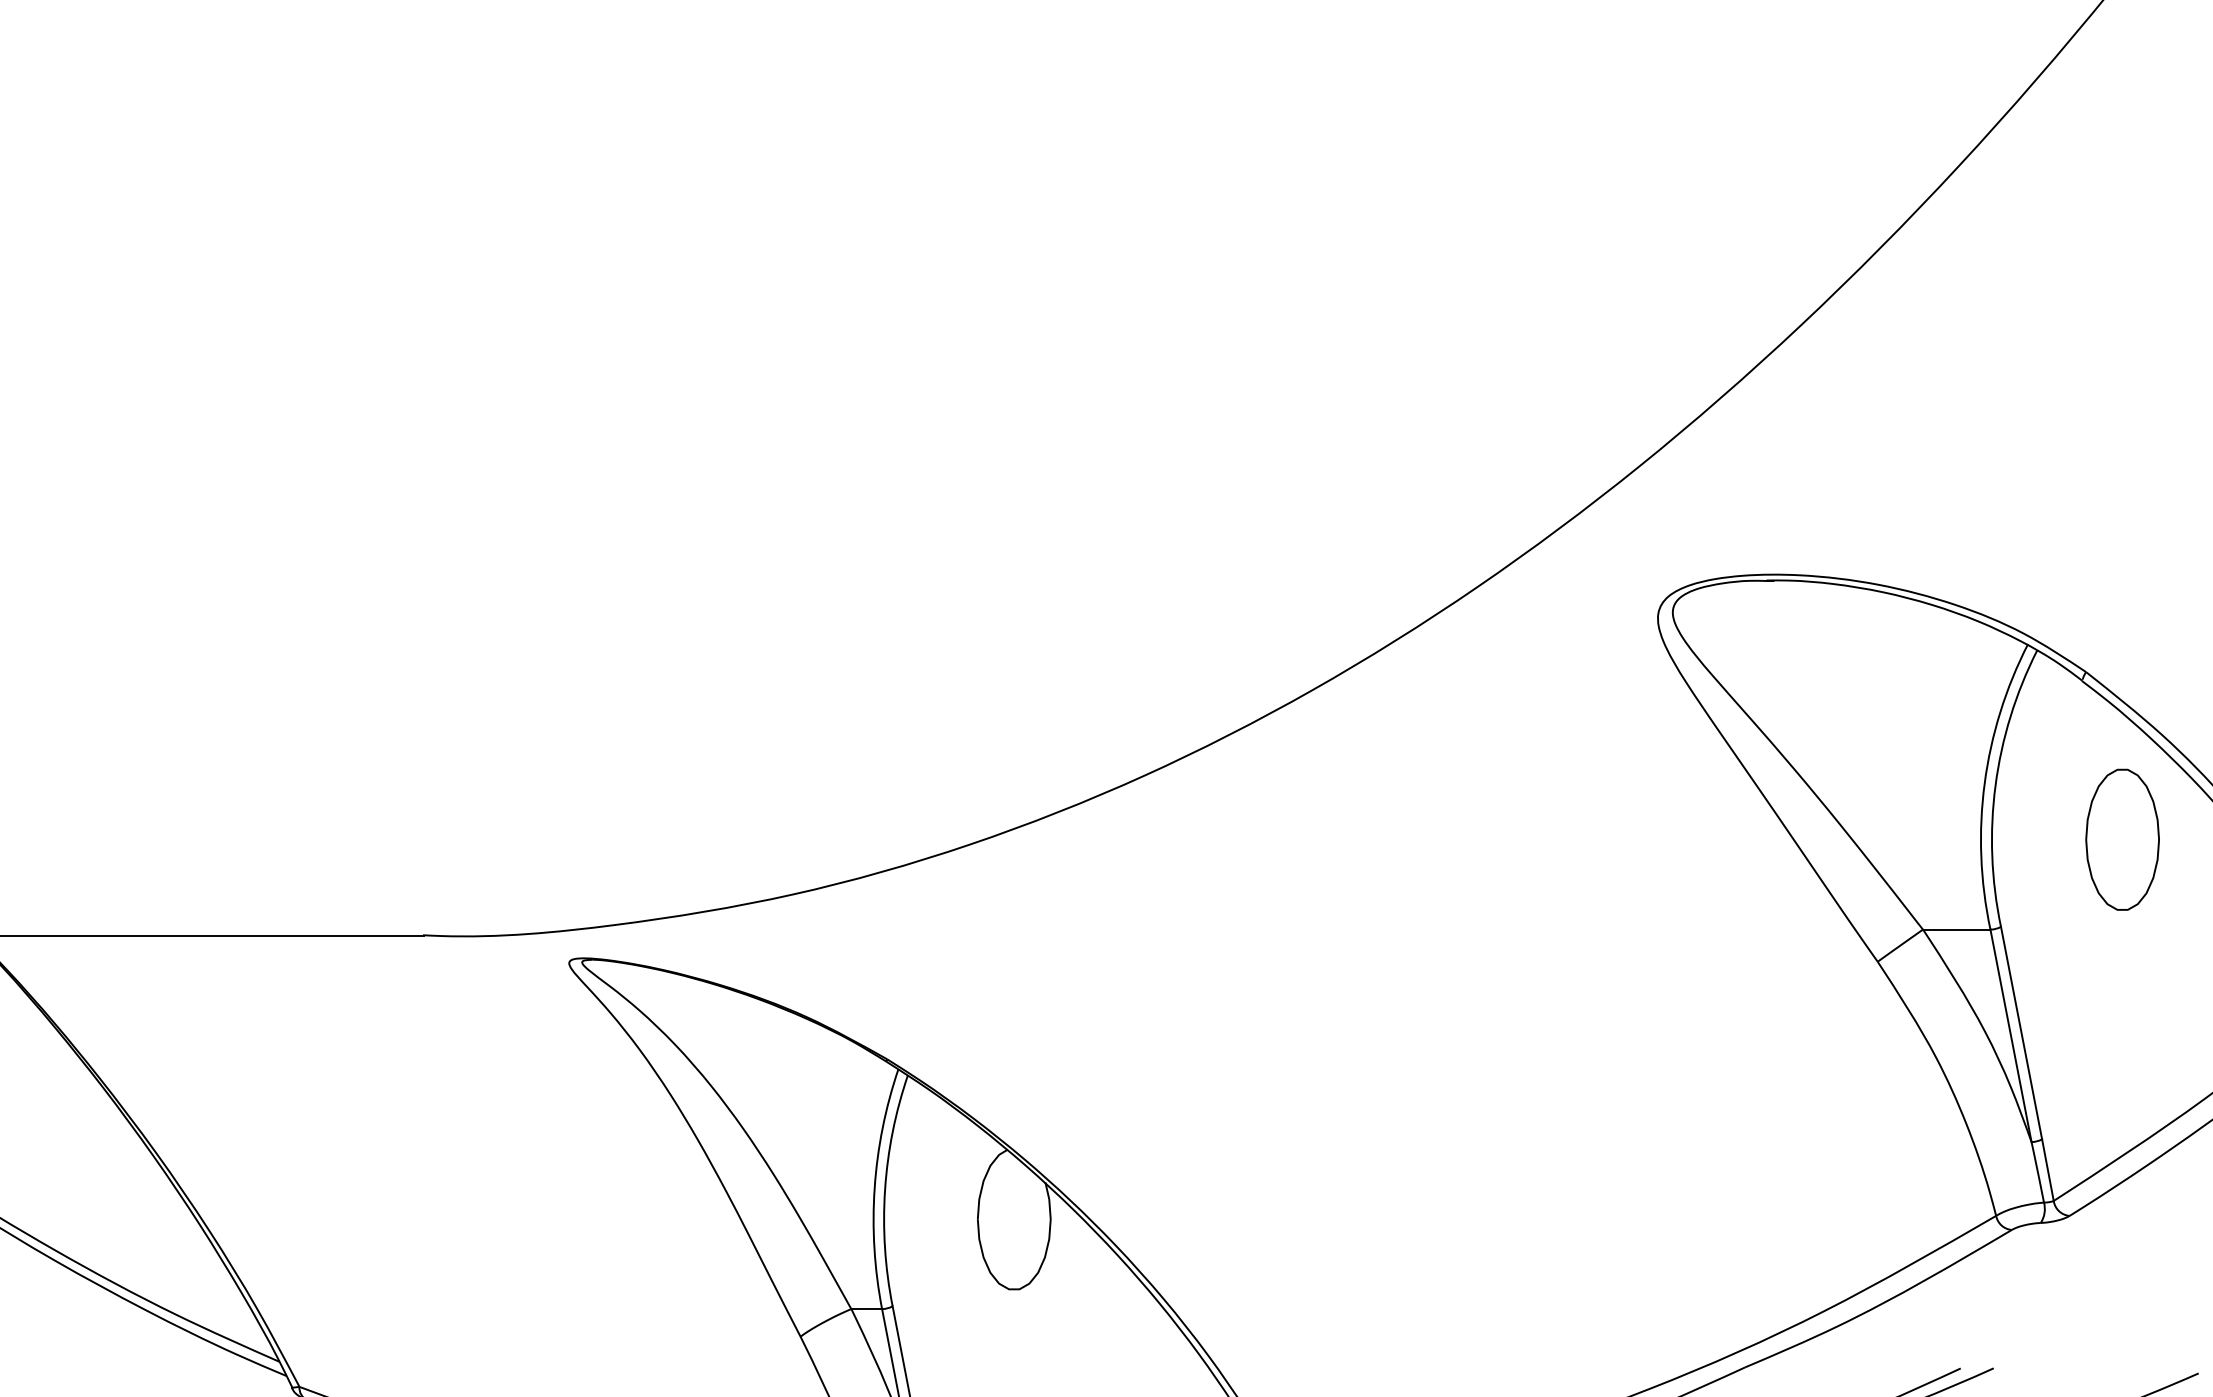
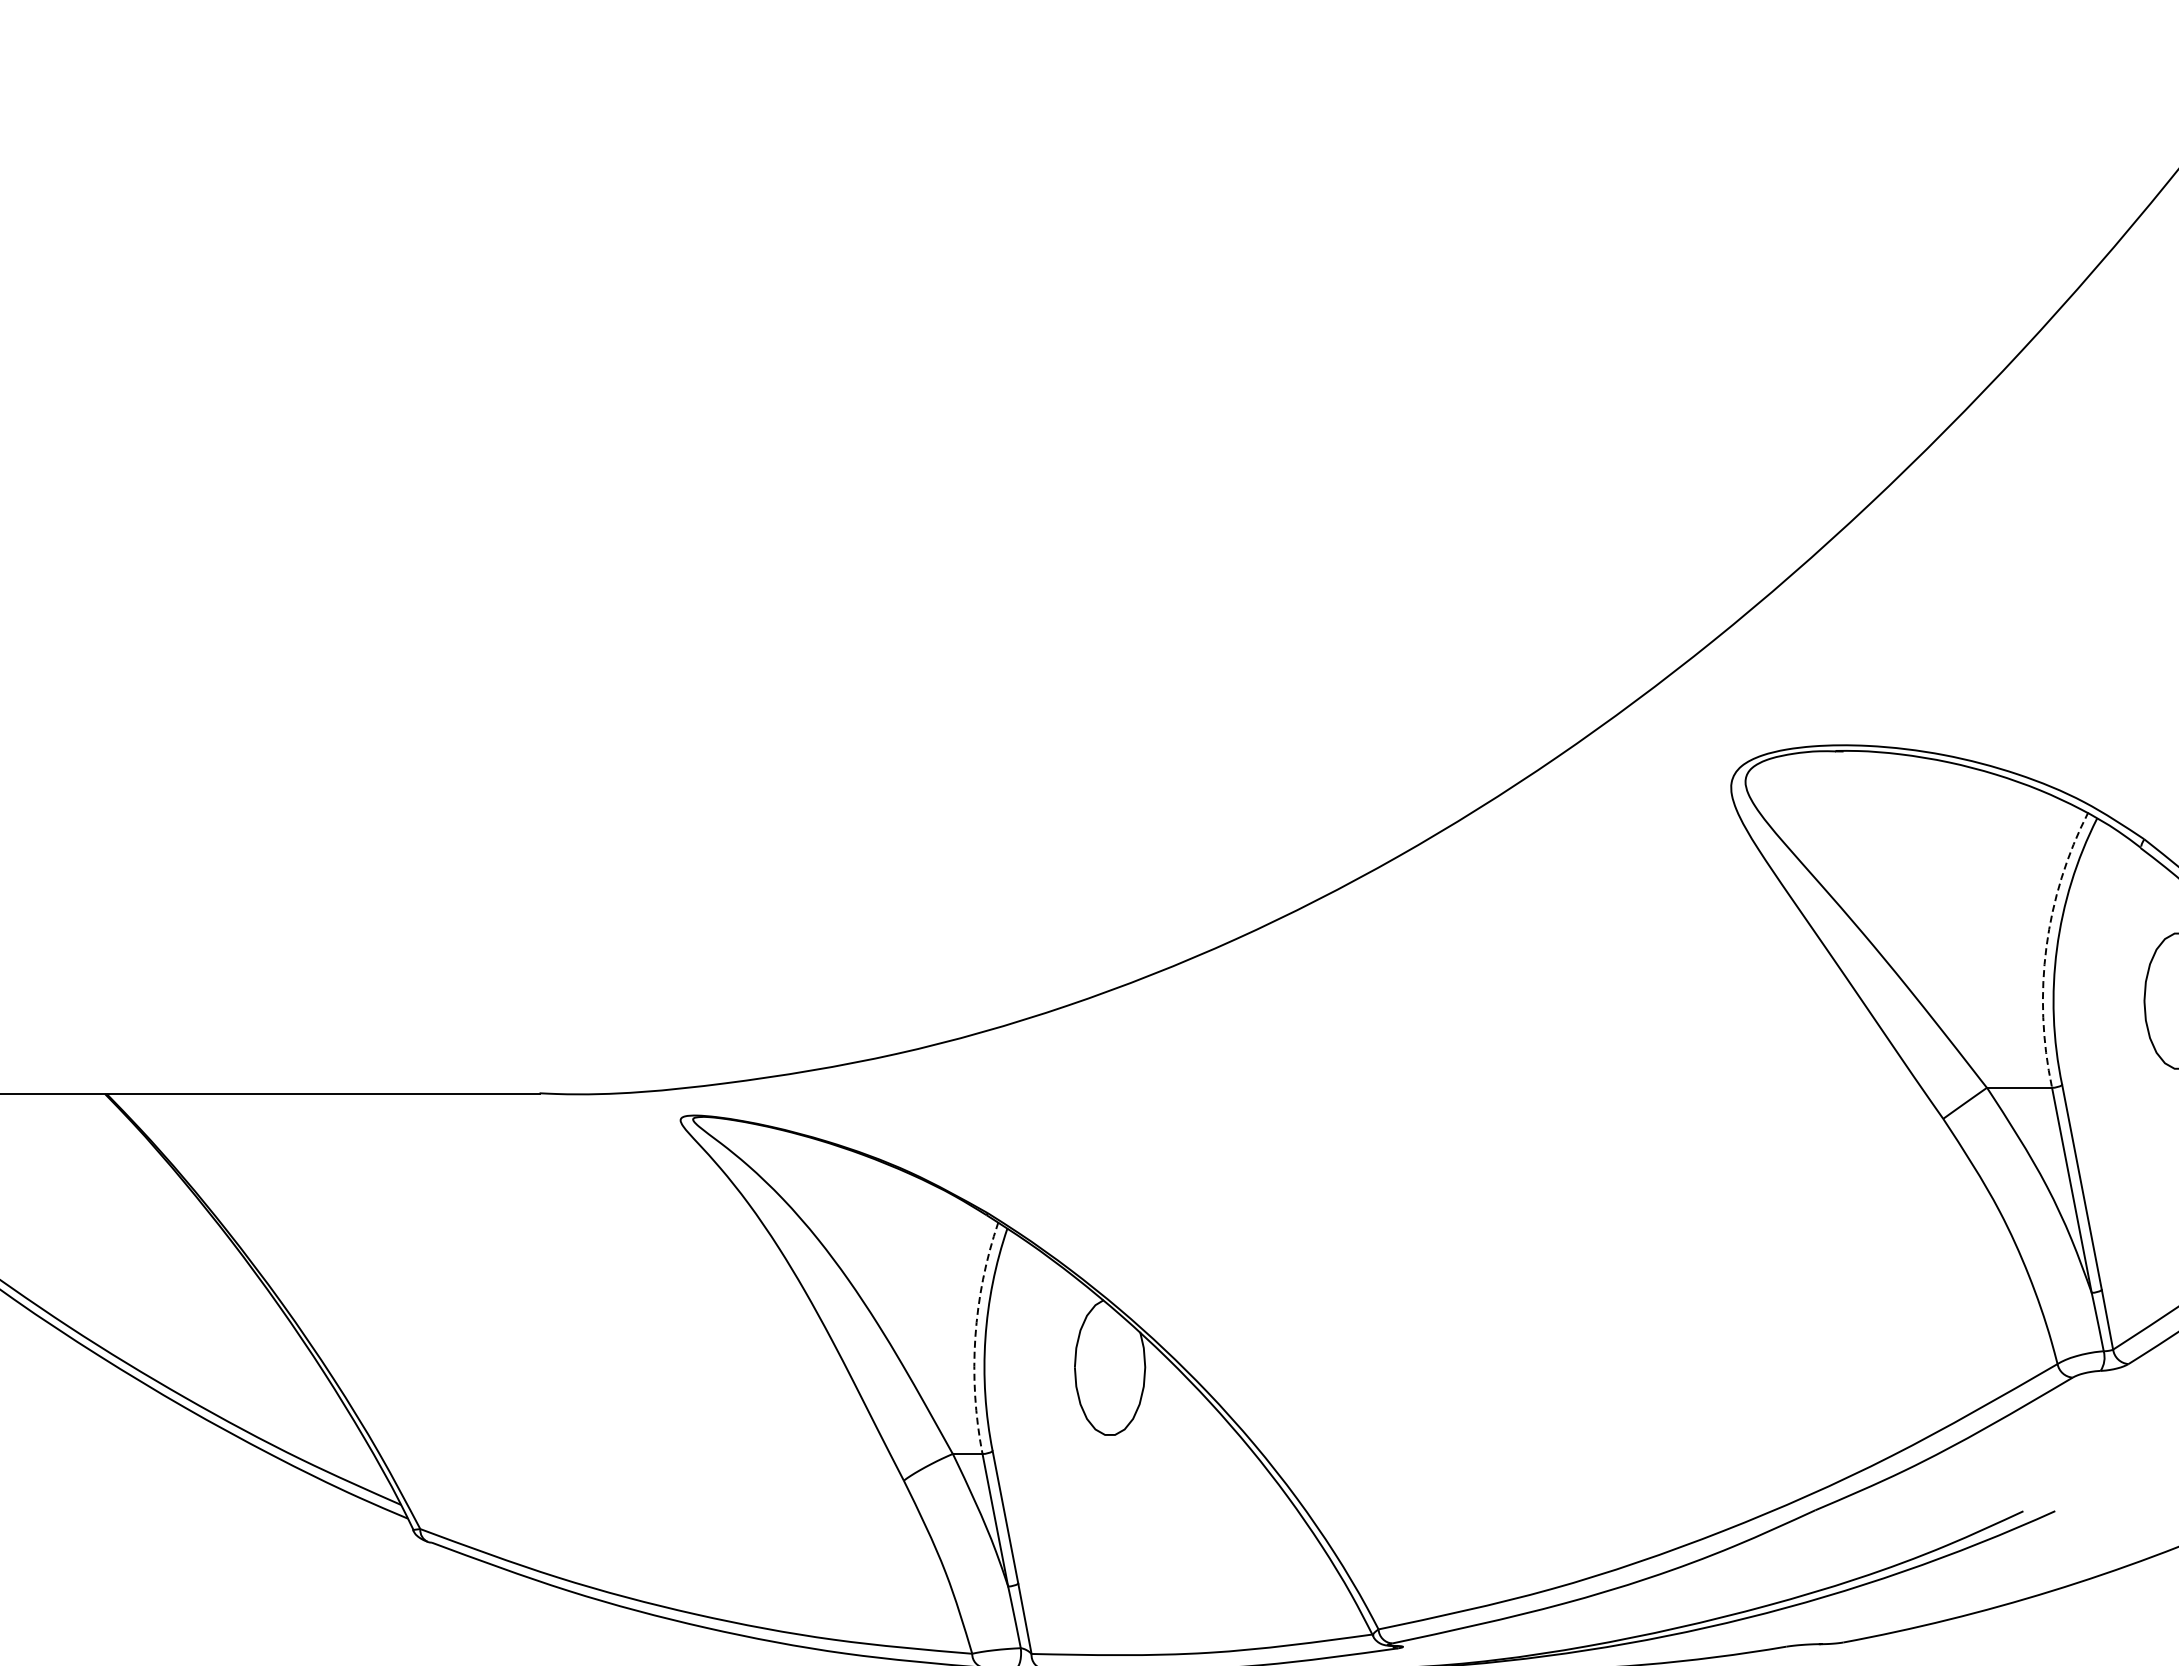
arc: (1984, 783) -> (2046, 946), solid -> dashed
arc: (874, 1188) -> (975, 1337), solid -> dashed

